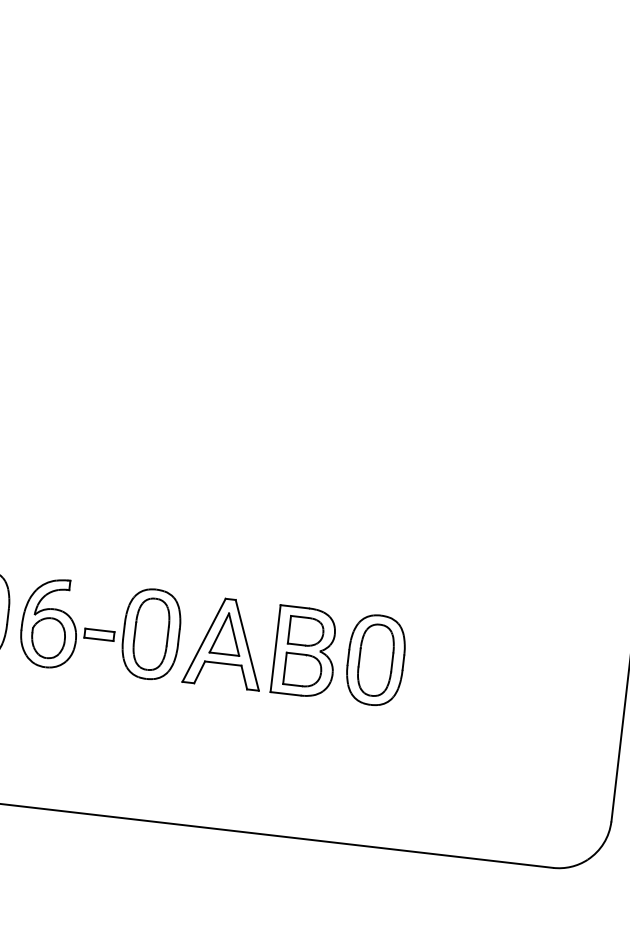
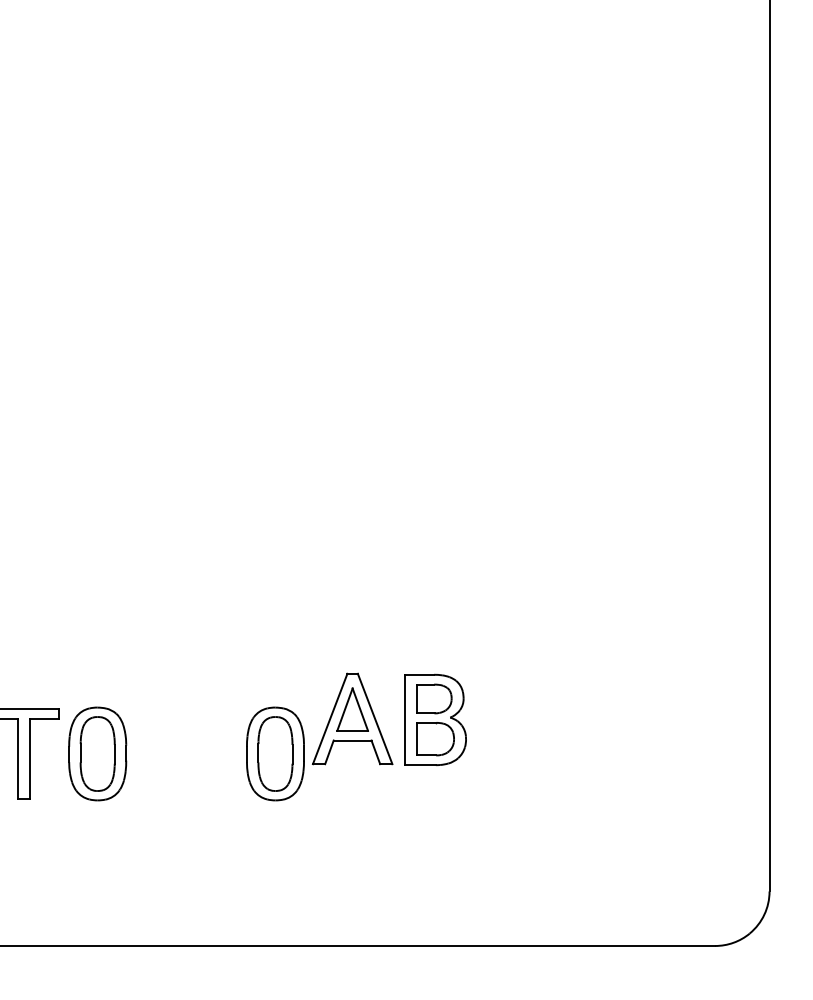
part: (67, 625) -> (188, 754), removed
part: (225, 642) -> (352, 718), moved
part: (305, 651) -> (435, 719), moved
part: (375, 659) -> (508, 753), removed

